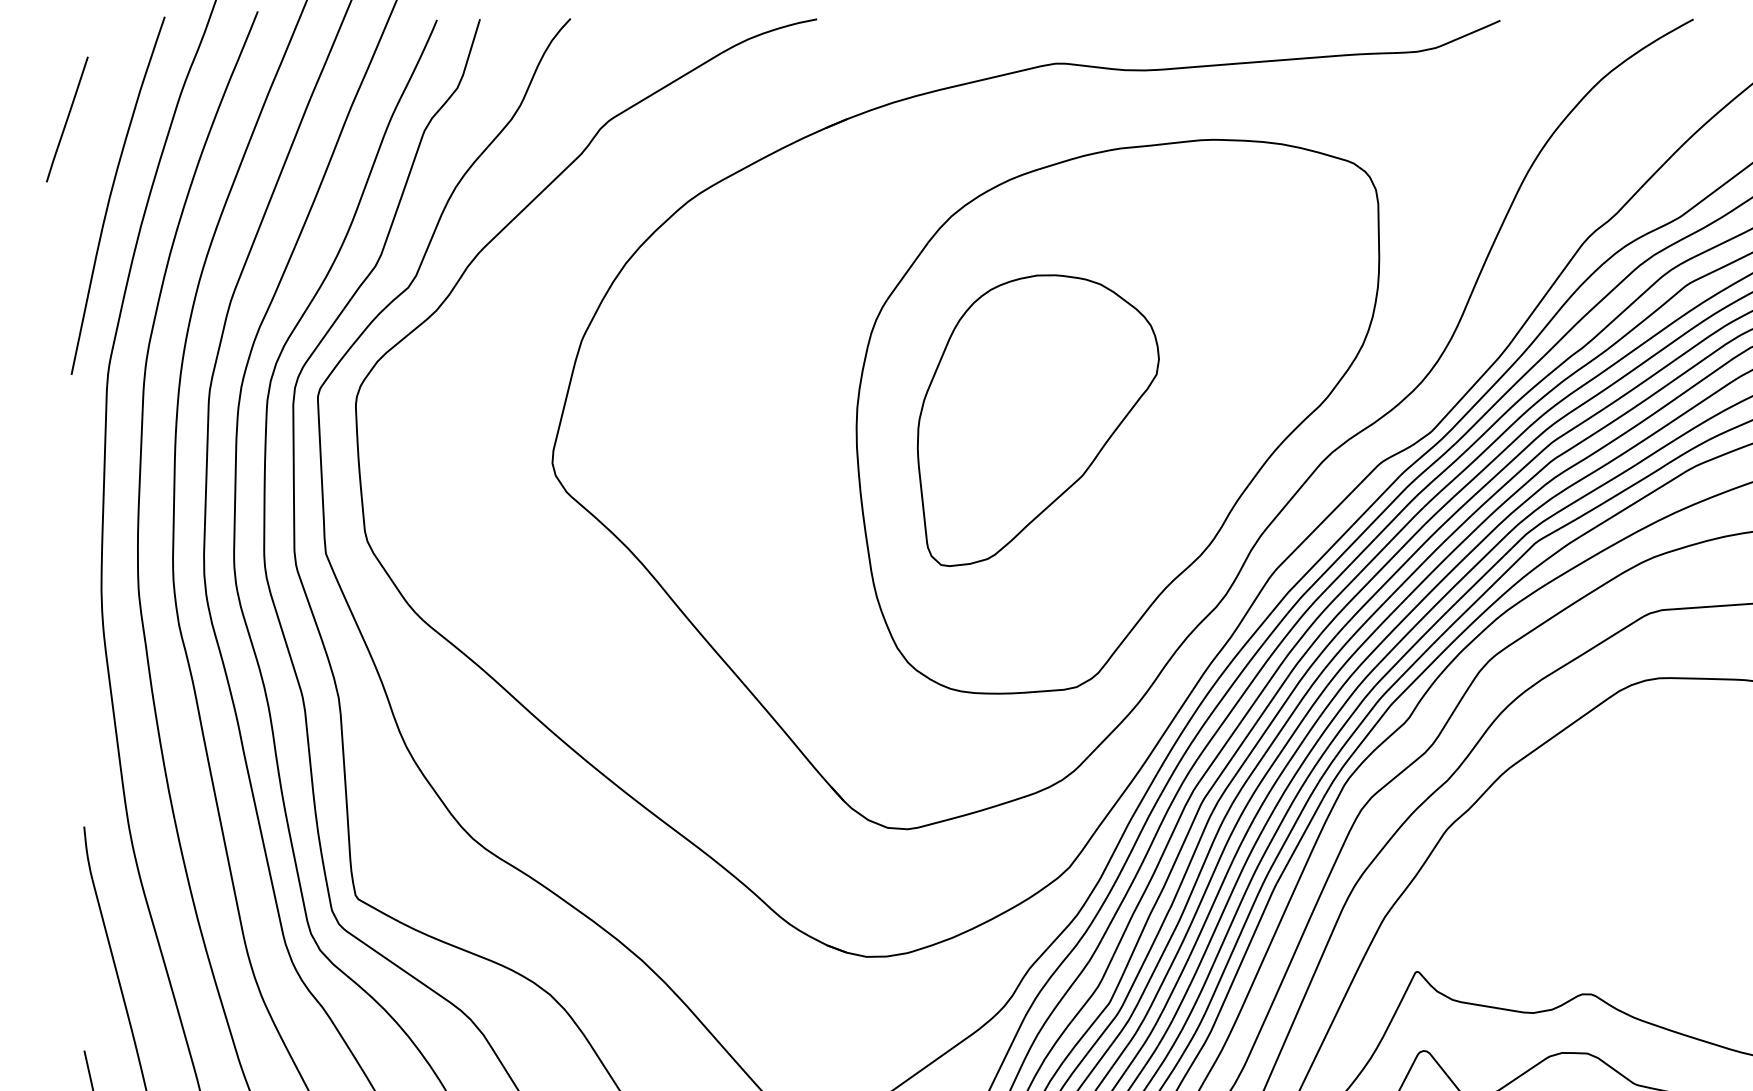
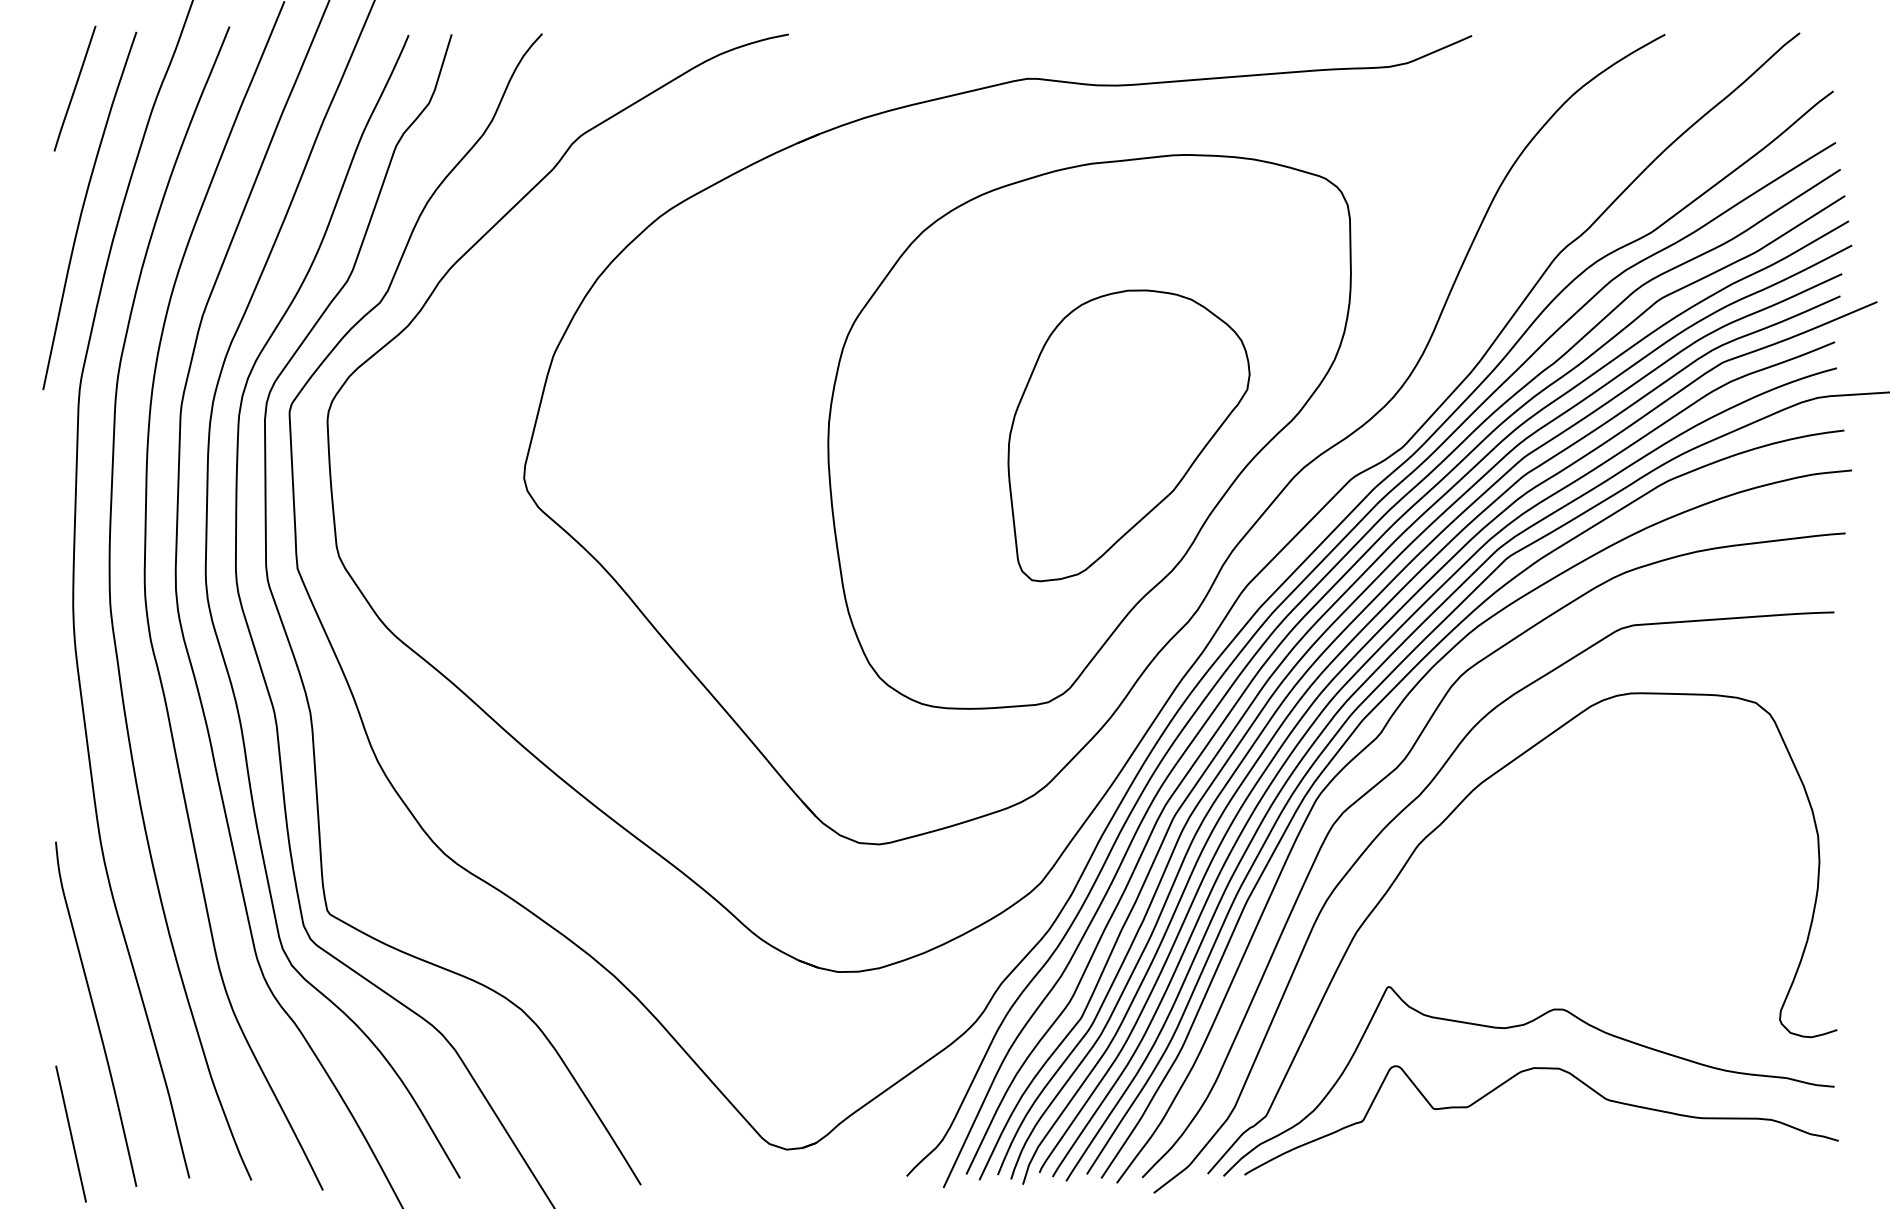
line: (66, 119) -> (74, 88), moved
part: (1037, 420) -> (1128, 435), moved

